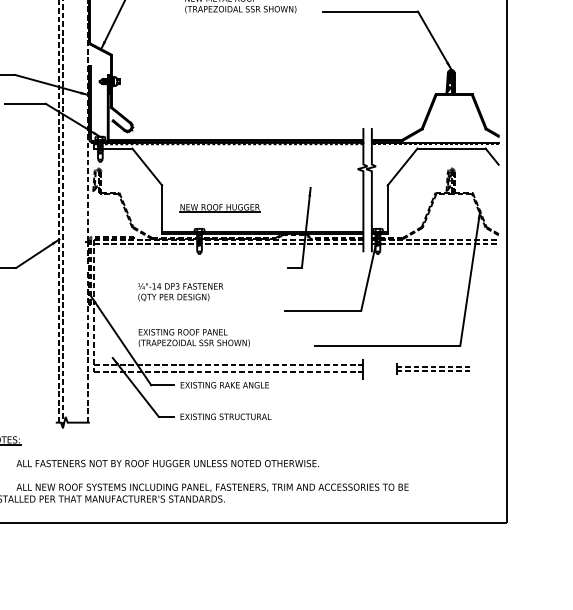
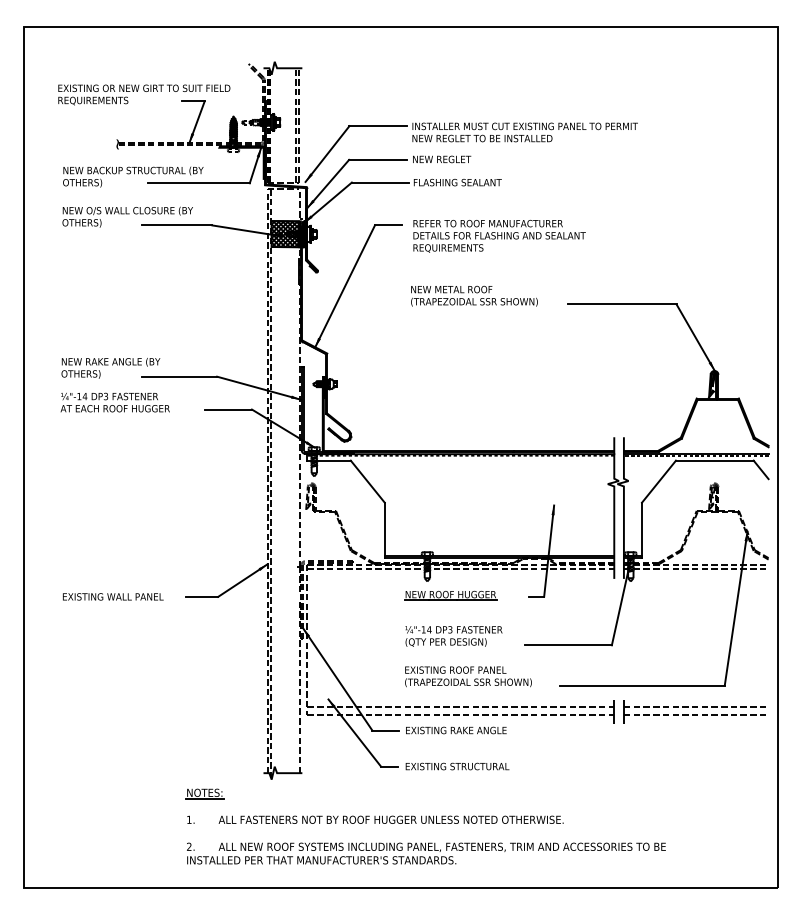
part: (219, 208) -> (450, 595), moved
text: (180, 292) -> (453, 636), moved
text: (194, 337) -> (468, 676), moved
part: (433, 368) -> (694, 711), size x1.67

